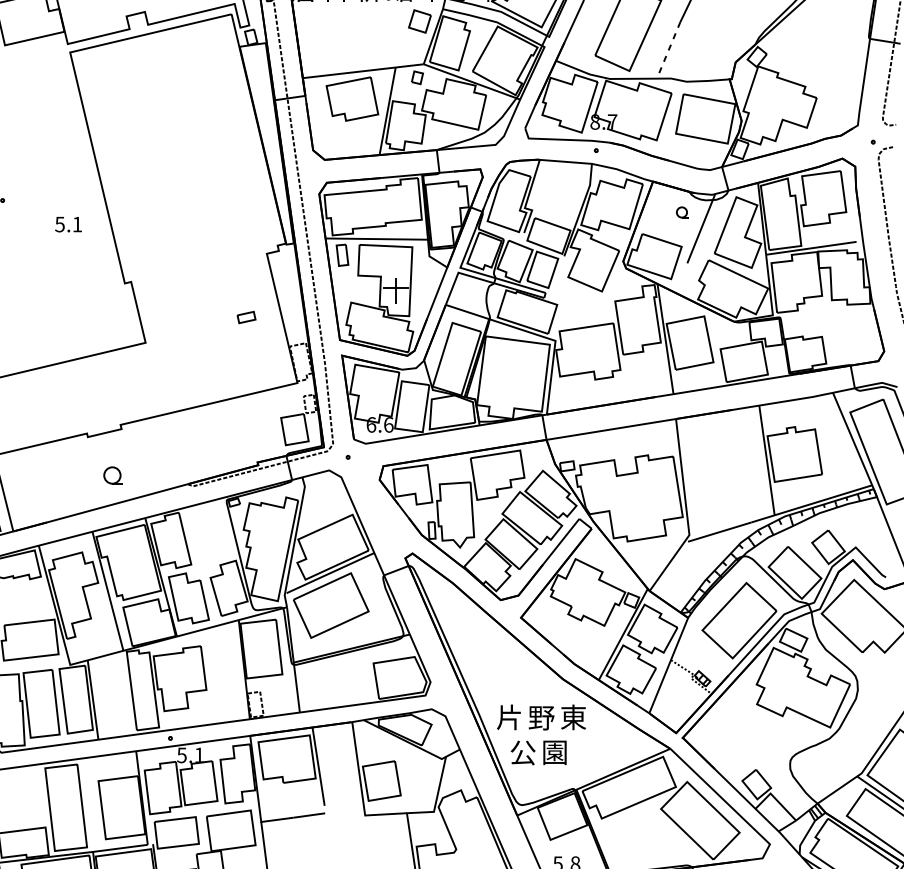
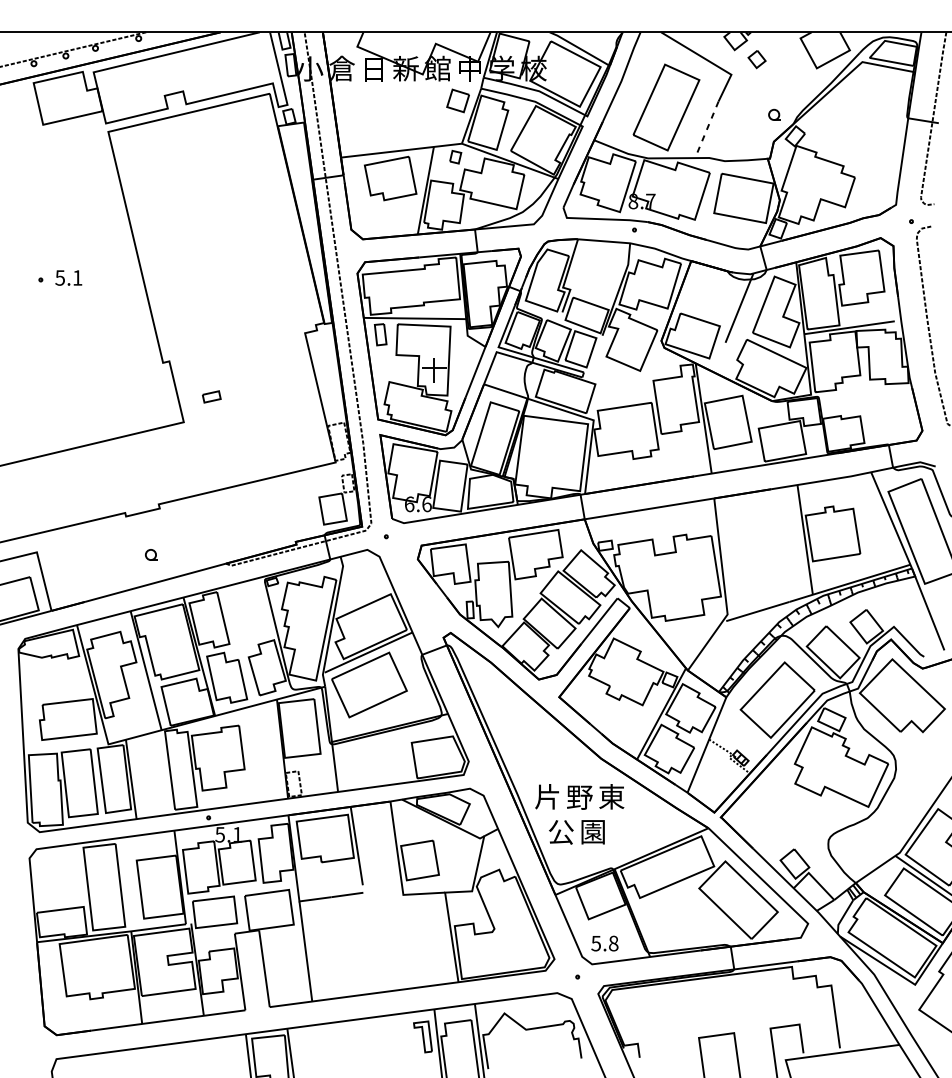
part: (682, 212) -> (774, 114), moved
text: (68, 224) -> (68, 277), moved
part: (246, 317) -> (211, 396), moved
part: (113, 475) -> (151, 554), size x0.62

